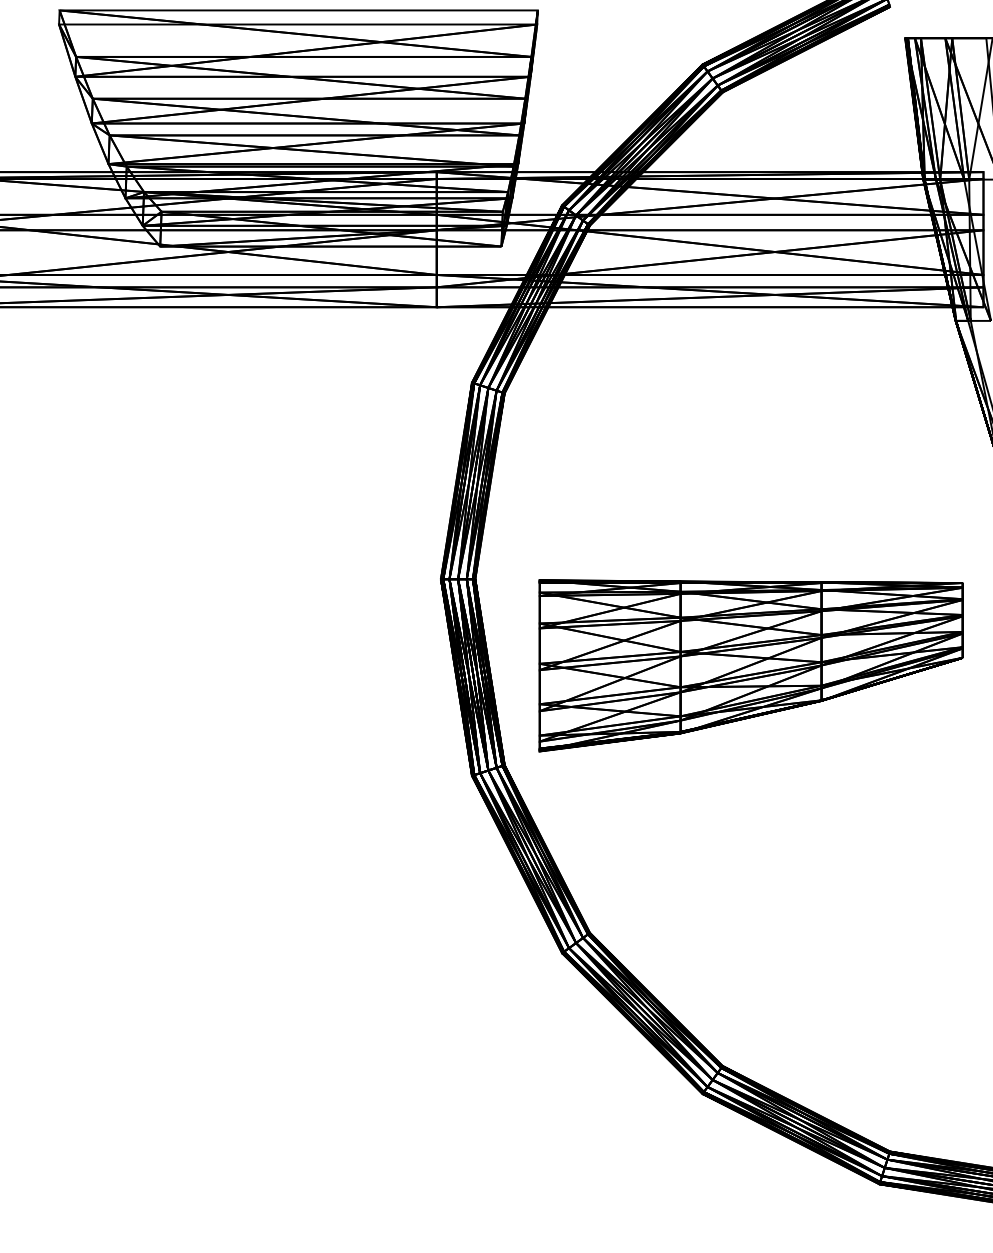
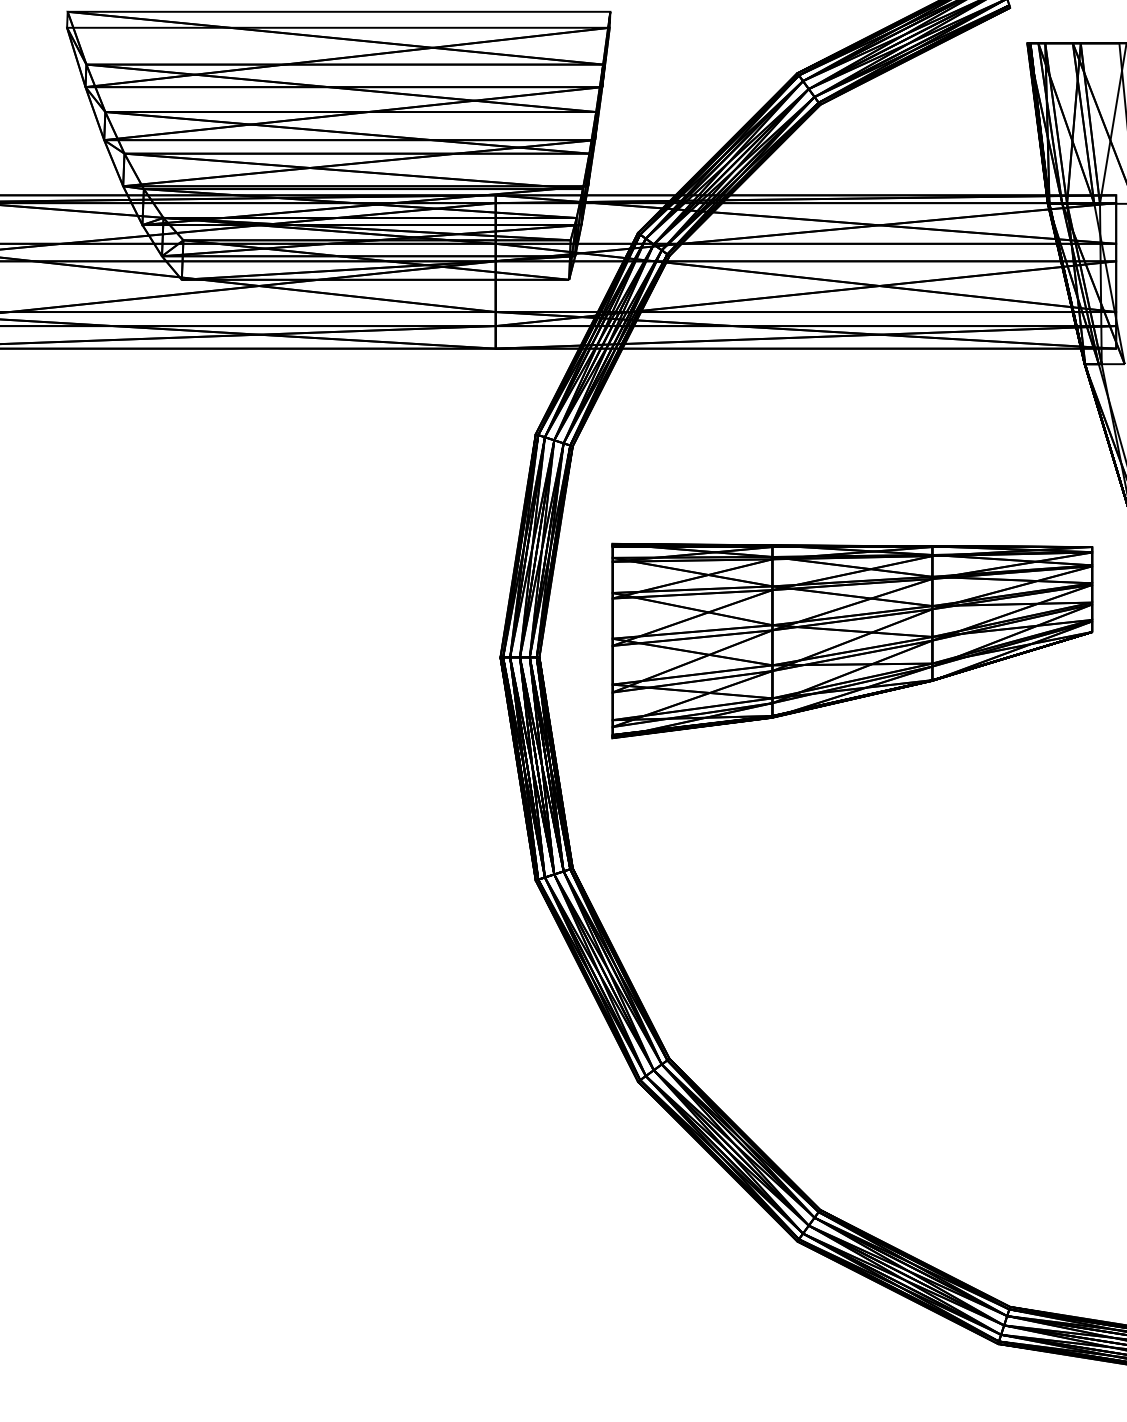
part: (750, 665) -> (851, 640), moved

